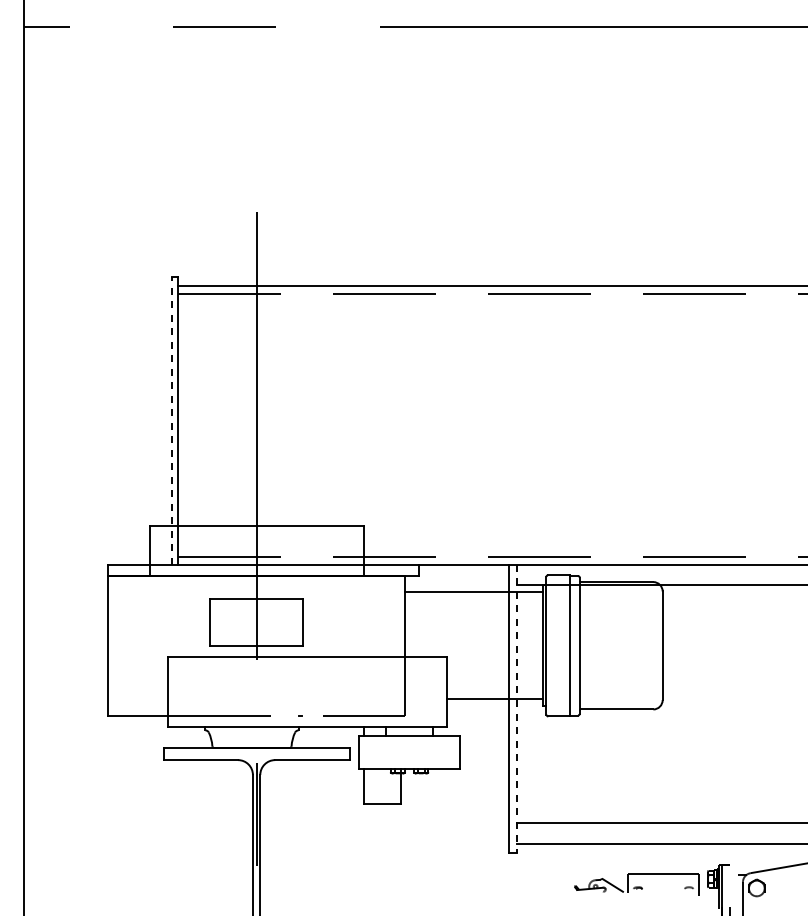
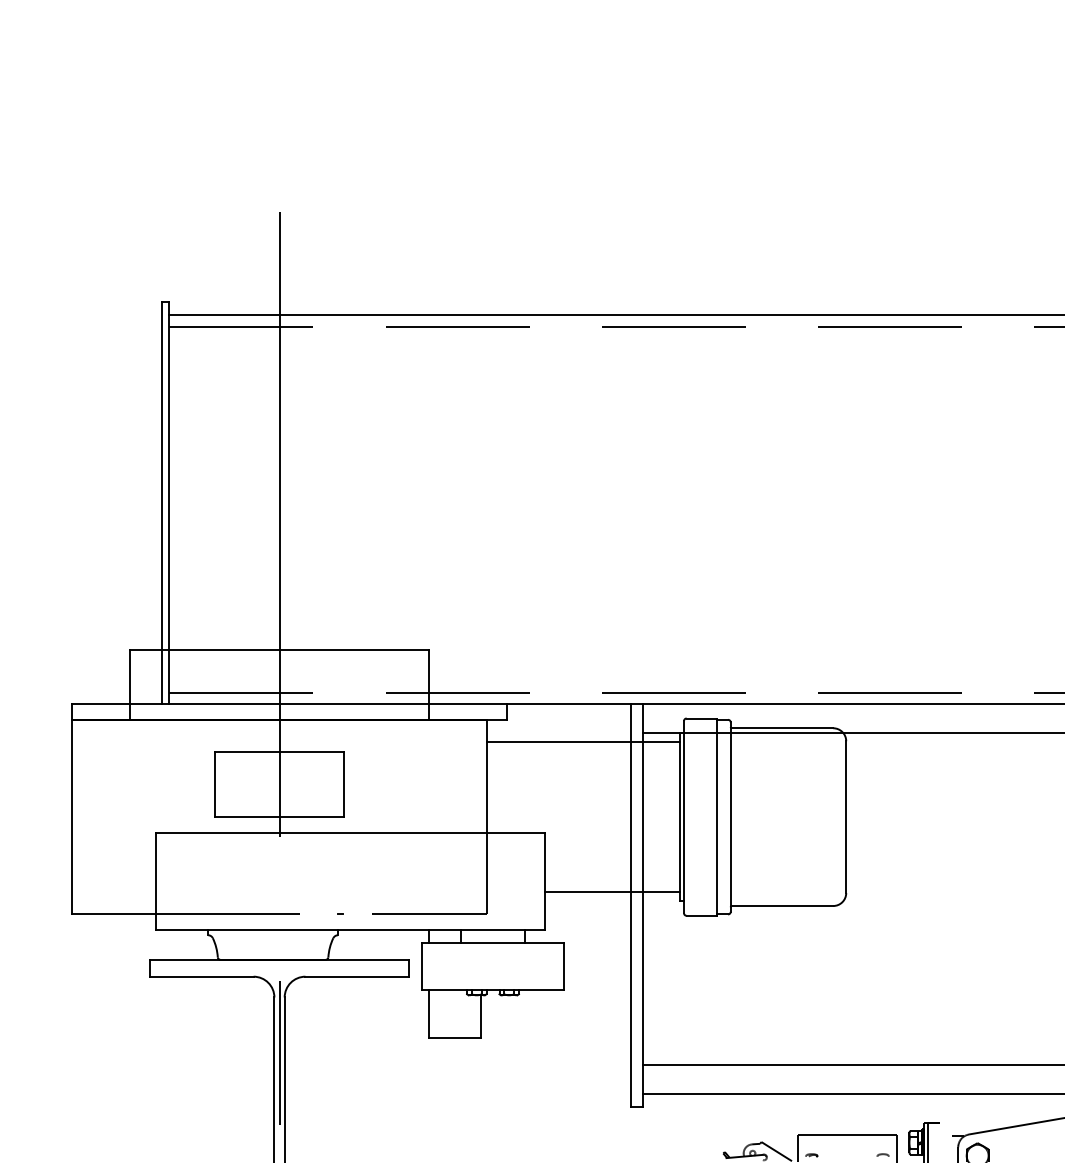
line: (172, 420) -> (162, 502), dashed -> solid
line: (516, 709) -> (642, 906), dashed -> solid

